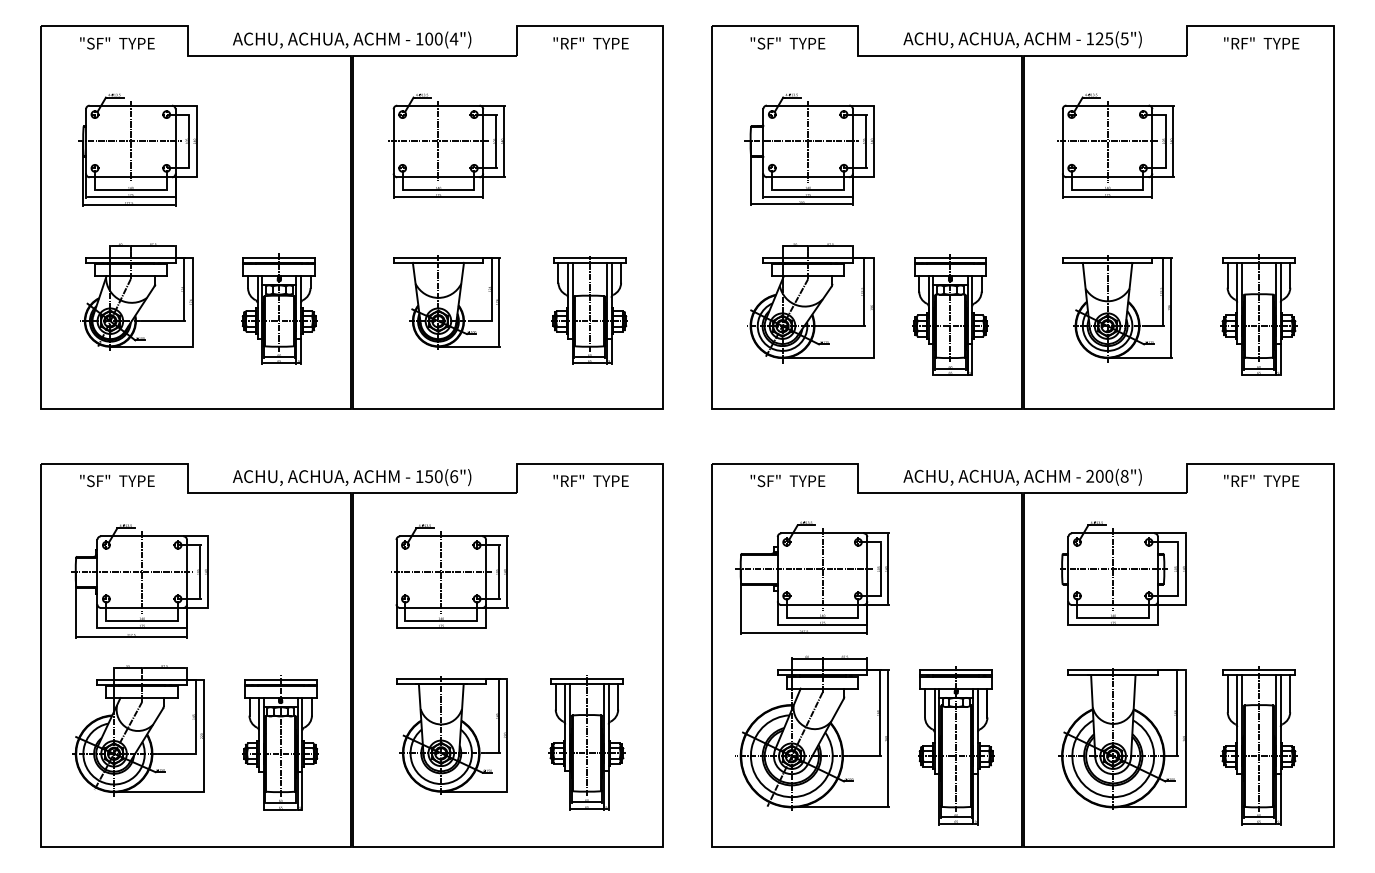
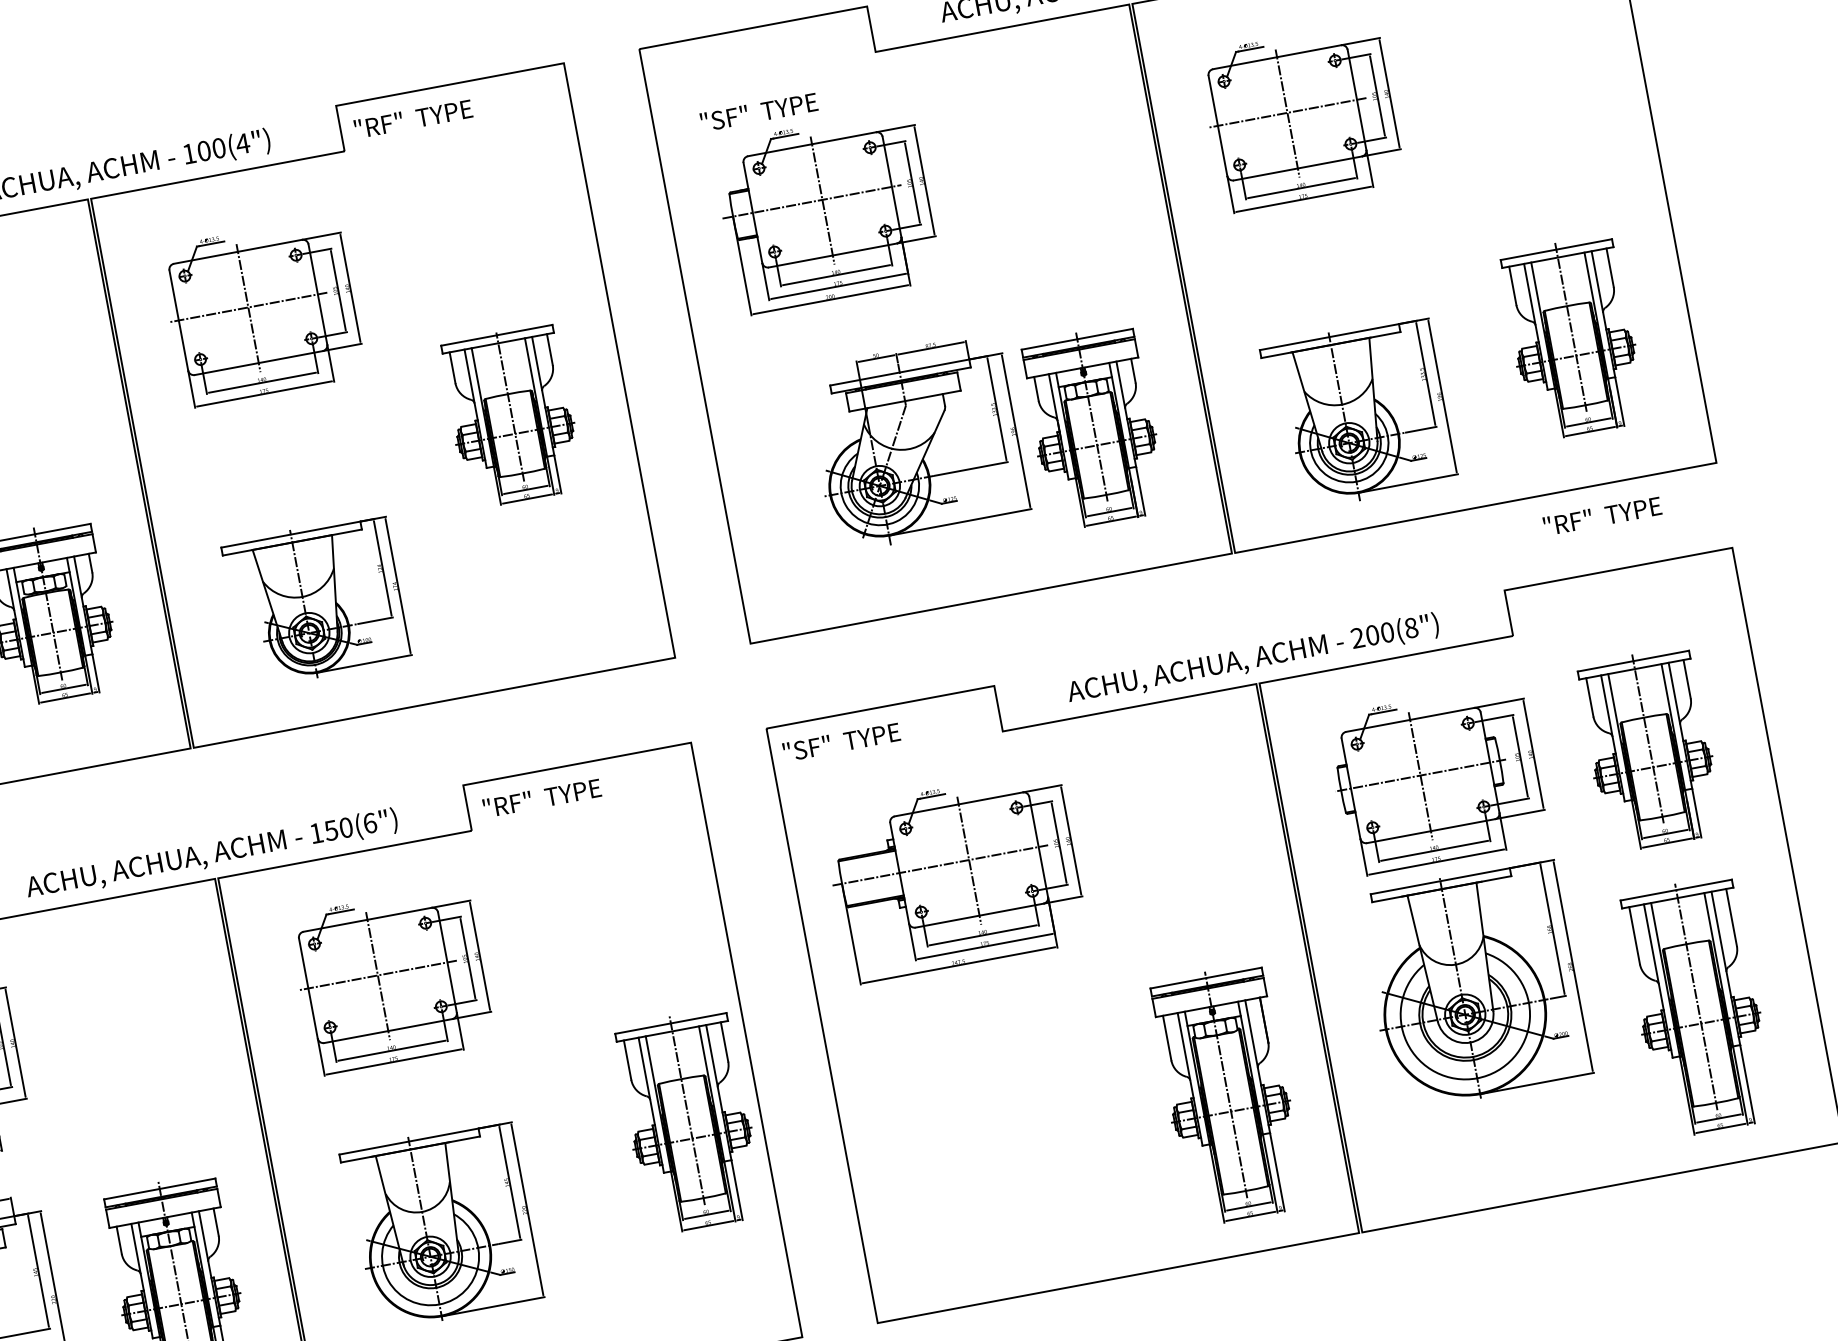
text: (590, 43) -> (412, 119), moved
text: (787, 43) -> (758, 112), moved
part: (446, 302) -> (316, 601), moved
part: (810, 303) -> (916, 442), moved
part: (1117, 308) -> (1359, 412), moved
part: (589, 310) -> (511, 417), moved
text: (590, 480) -> (541, 797), moved
text: (787, 480) -> (840, 741), moved
text: (1261, 480) -> (1602, 515), moved
part: (1258, 579) -> (1649, 749), added
part: (812, 732) -> (1000, 1116), removed
part: (1122, 738) -> (1474, 984), moved
part: (586, 742) -> (688, 1121), moved

